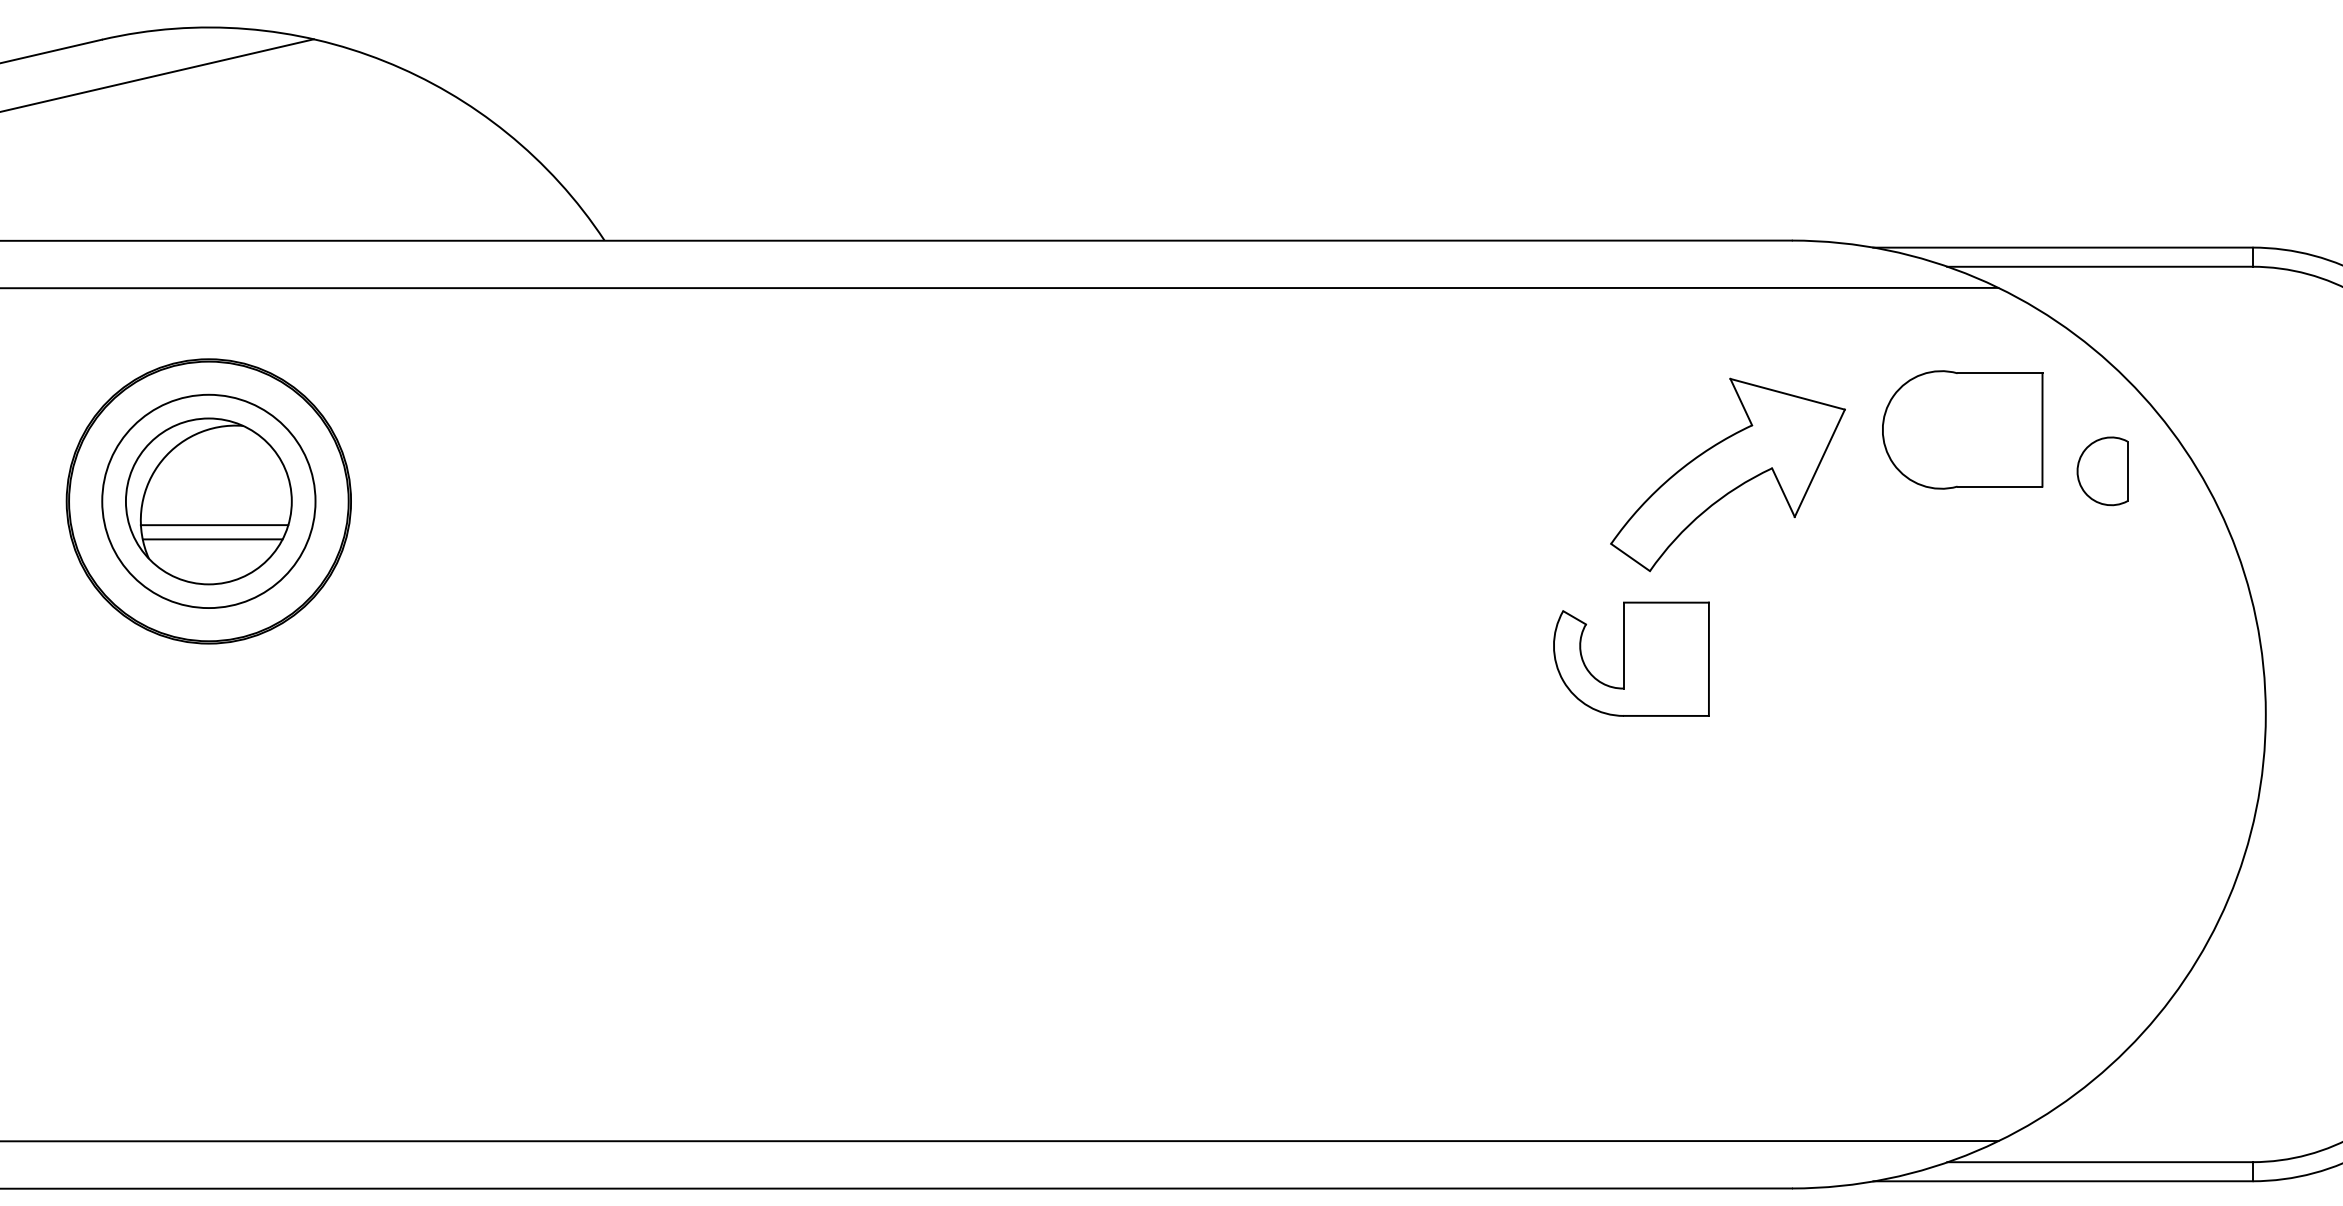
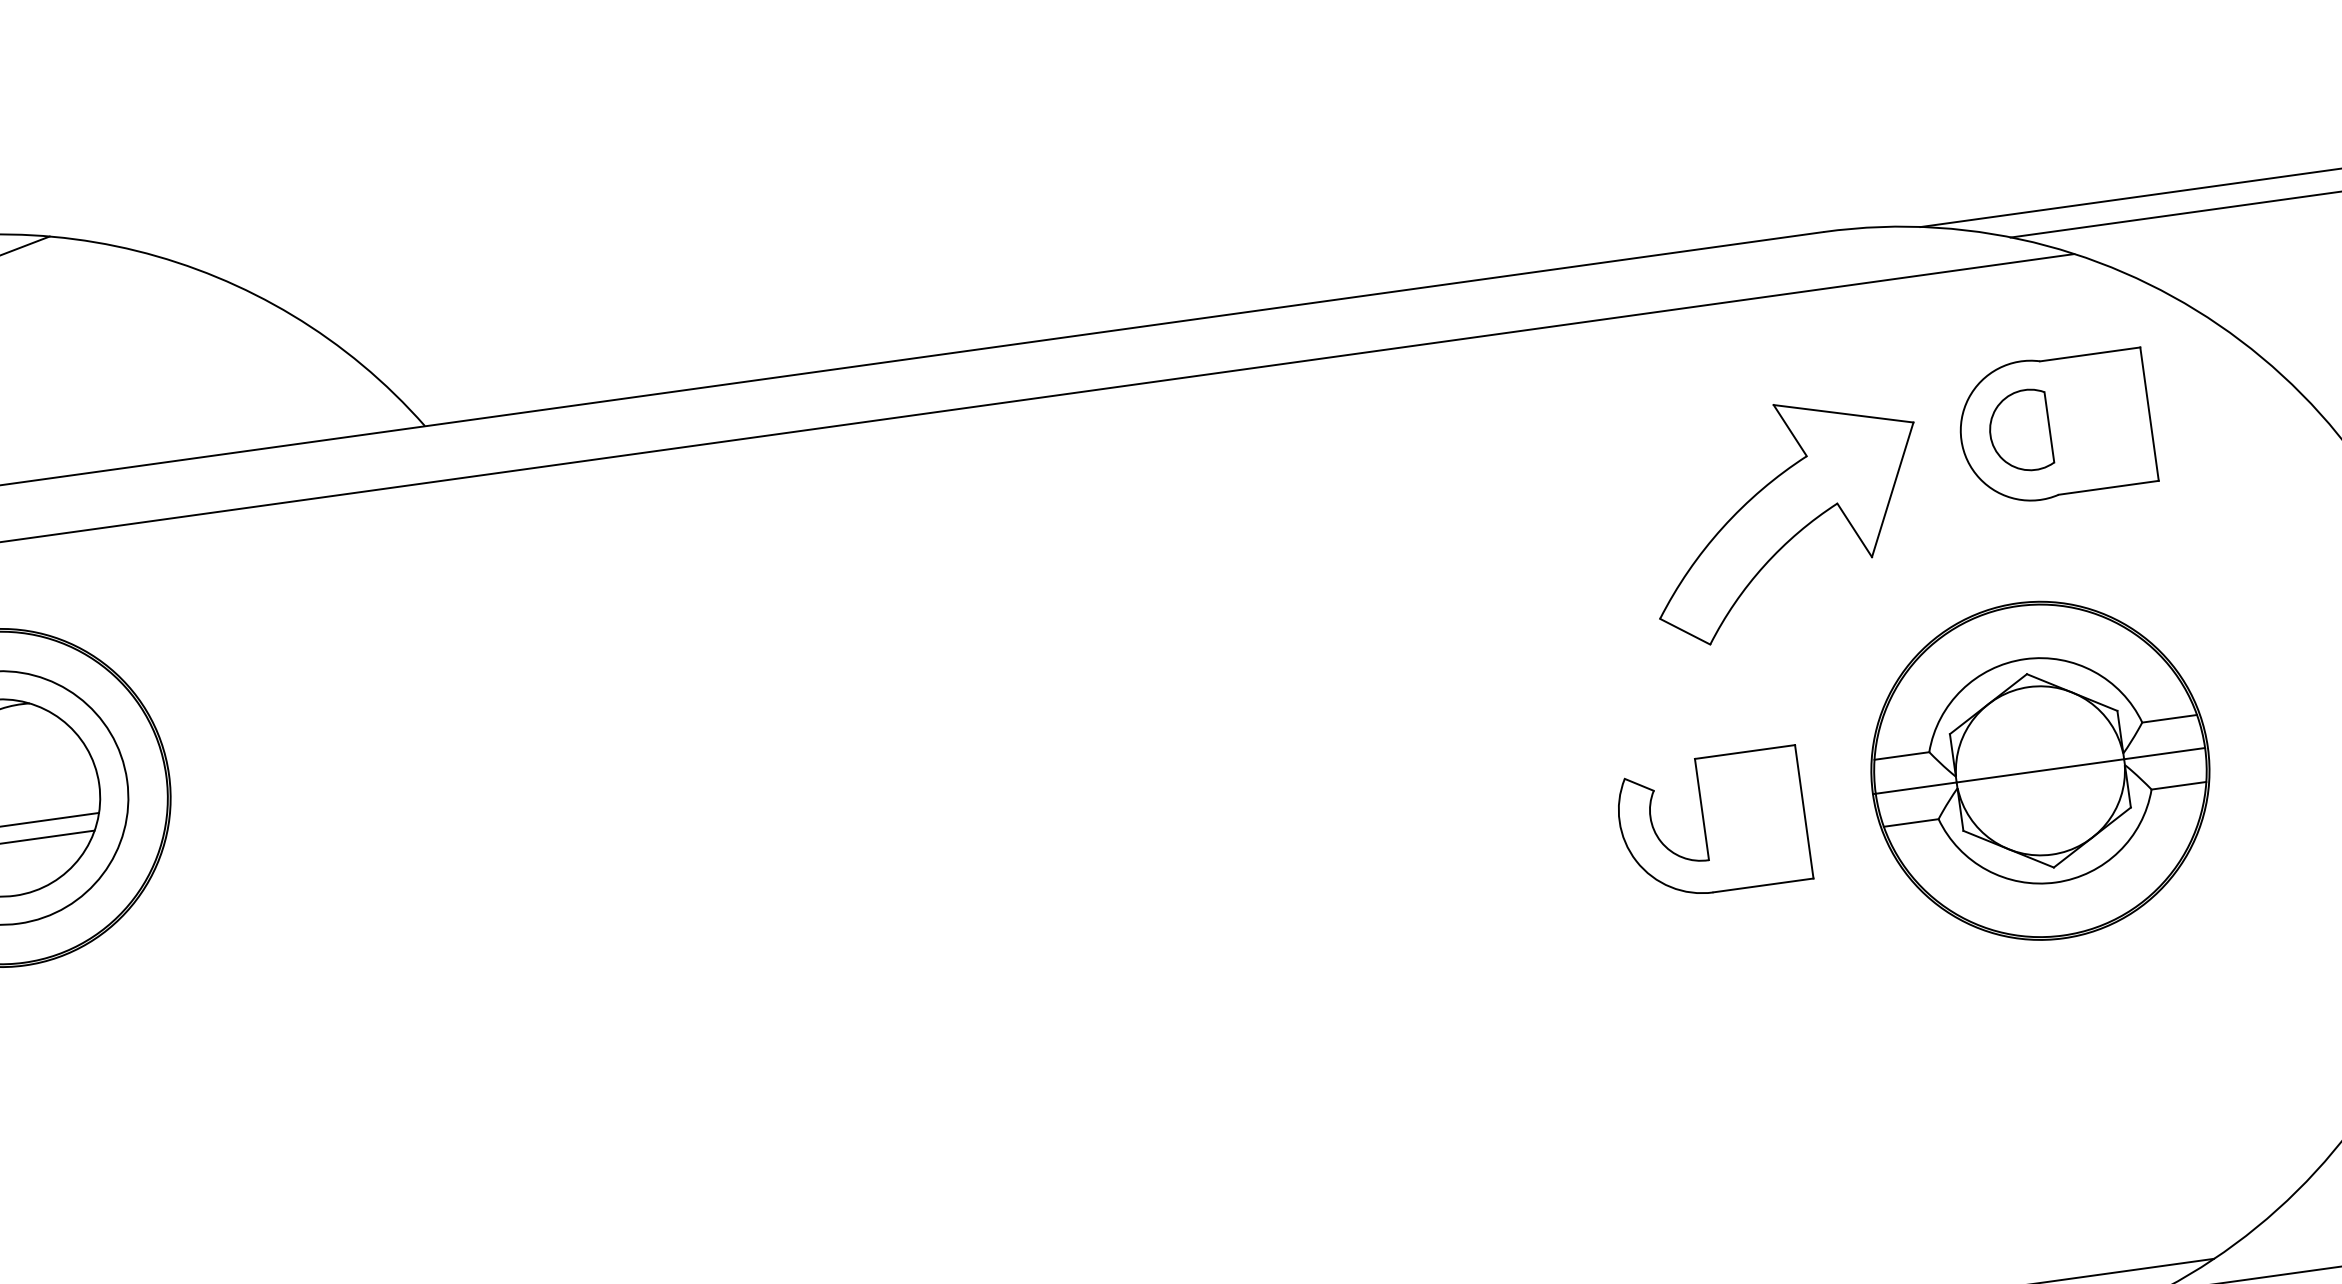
part: (2102, 471) -> (2019, 431), moved
part: (1631, 658) -> (1712, 823), moved
part: (1910, 714) -> (2040, 770), added

